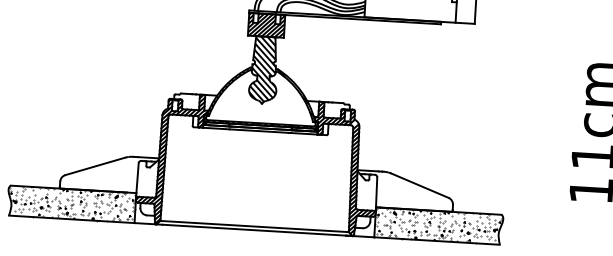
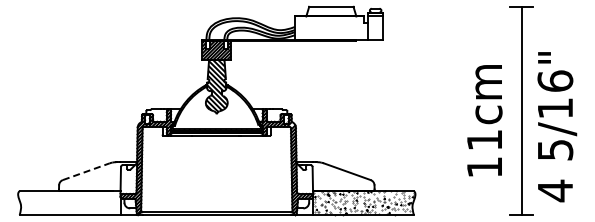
line: (95, 166) -> (86, 171), solid -> dashed
hatch: (71, 204) -> (69, 203), removed

